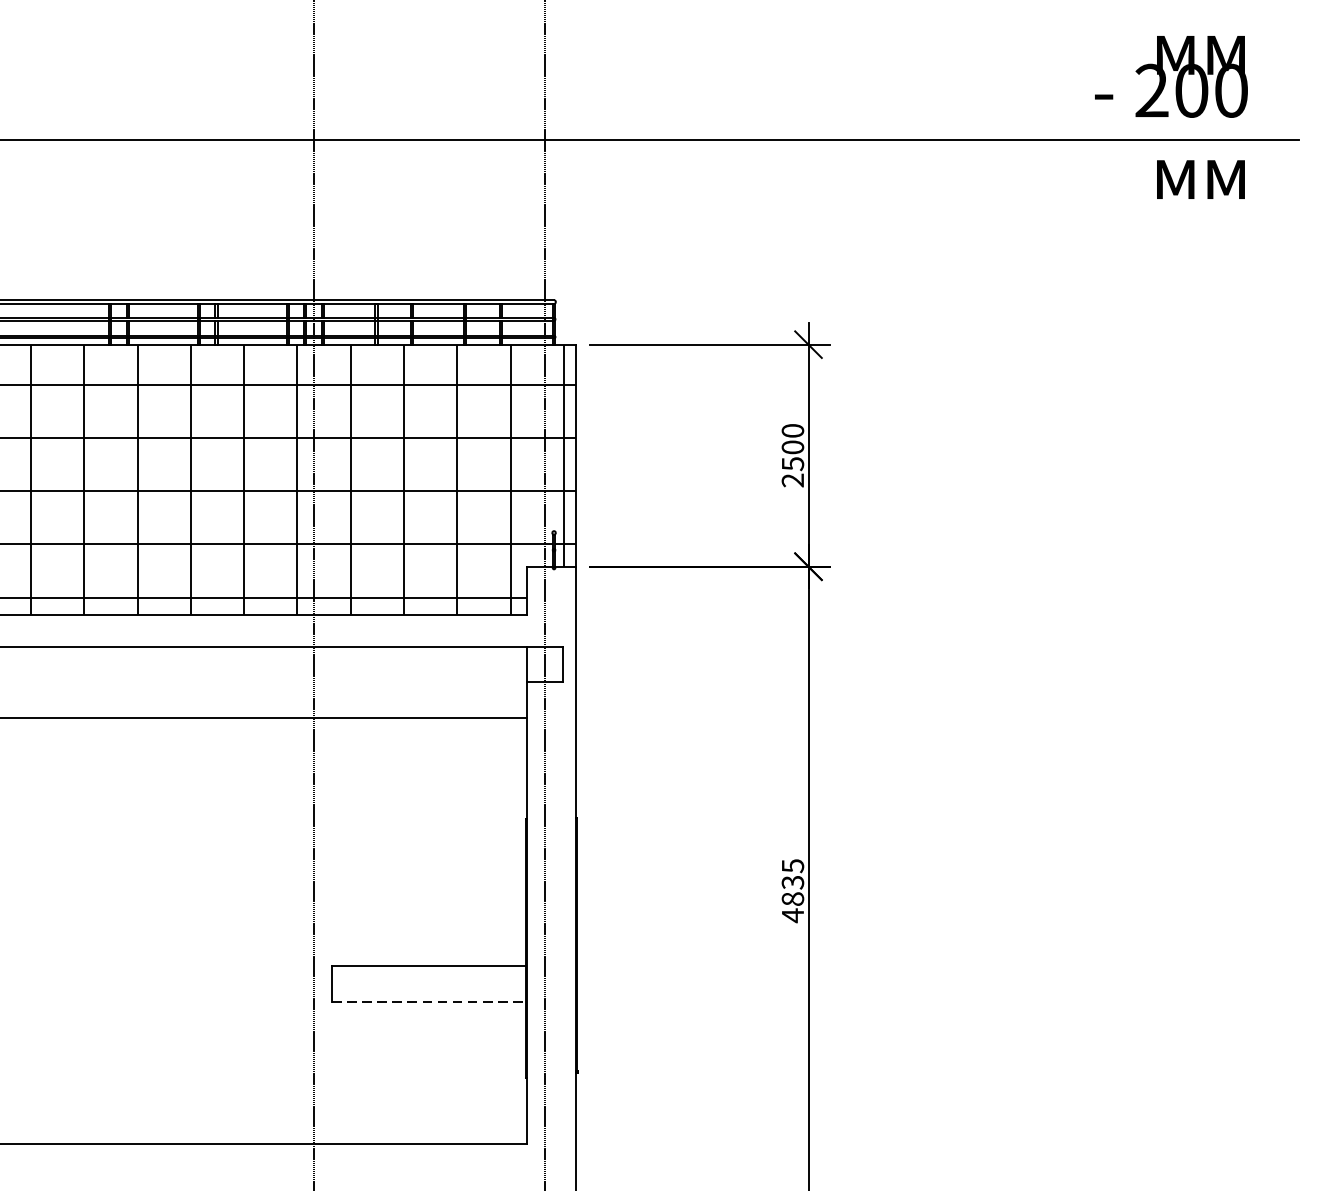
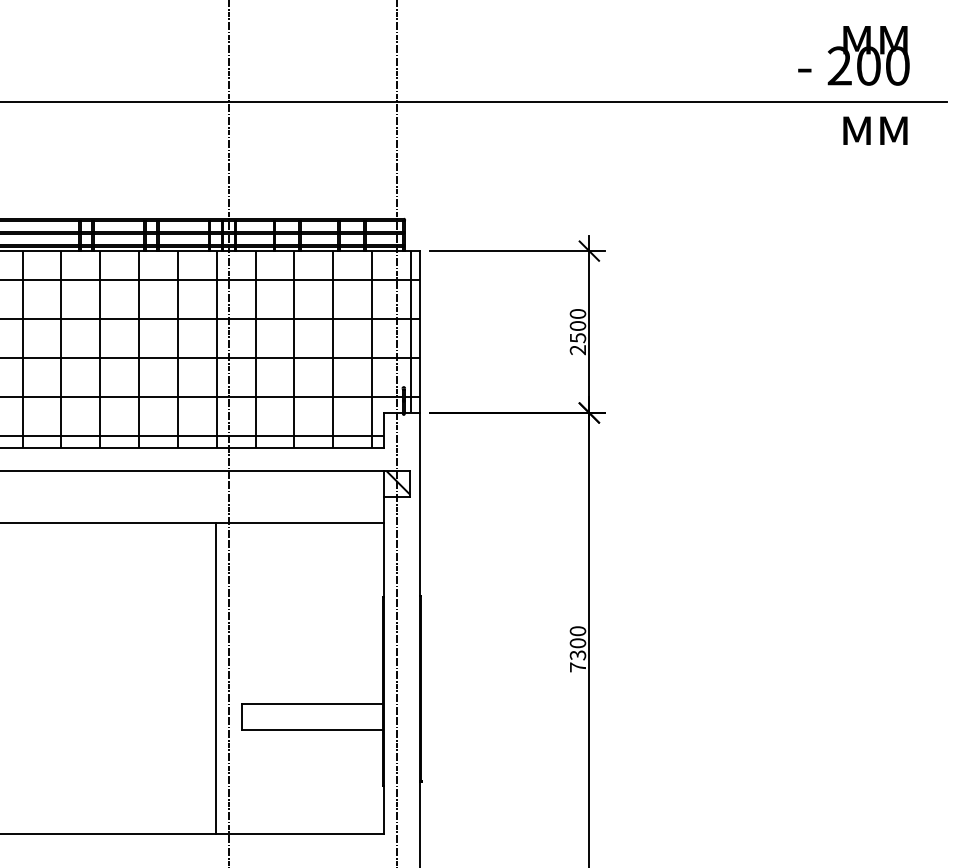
hatch: (546, 662) -> (398, 482), added
text: (792, 891) -> (577, 649), 4835 -> 7300
line: (297, 930) -> (216, 678), added
line: (428, 1002) -> (312, 730), dashed -> solid

